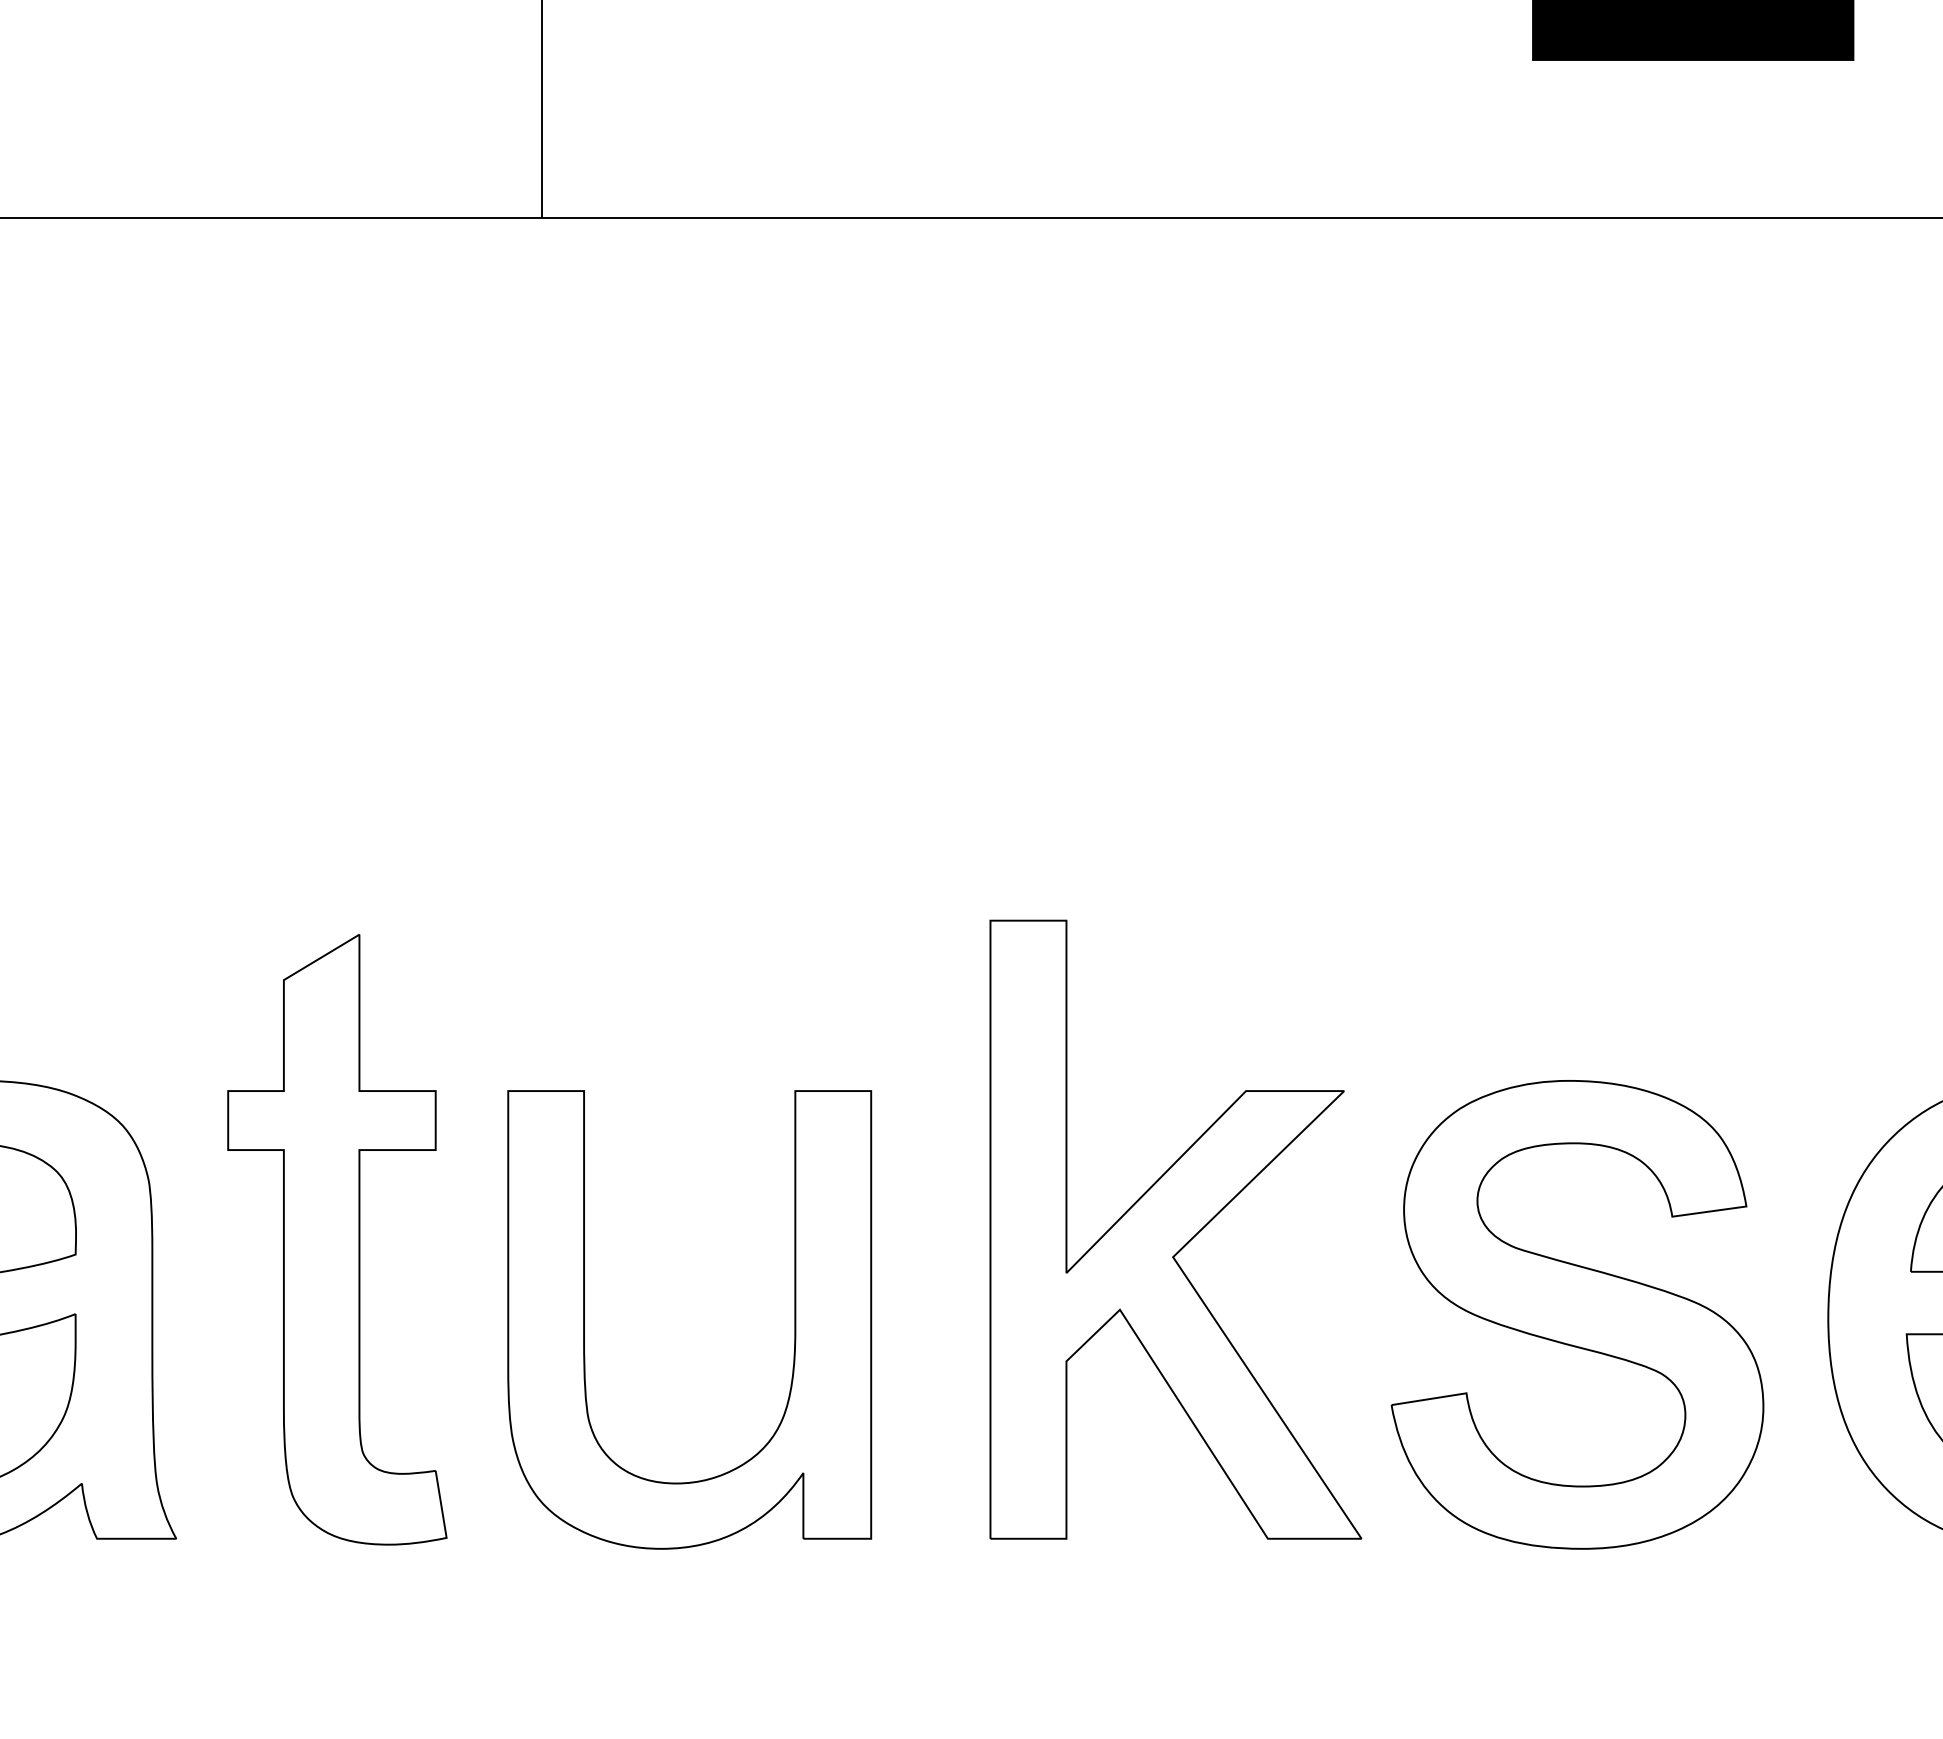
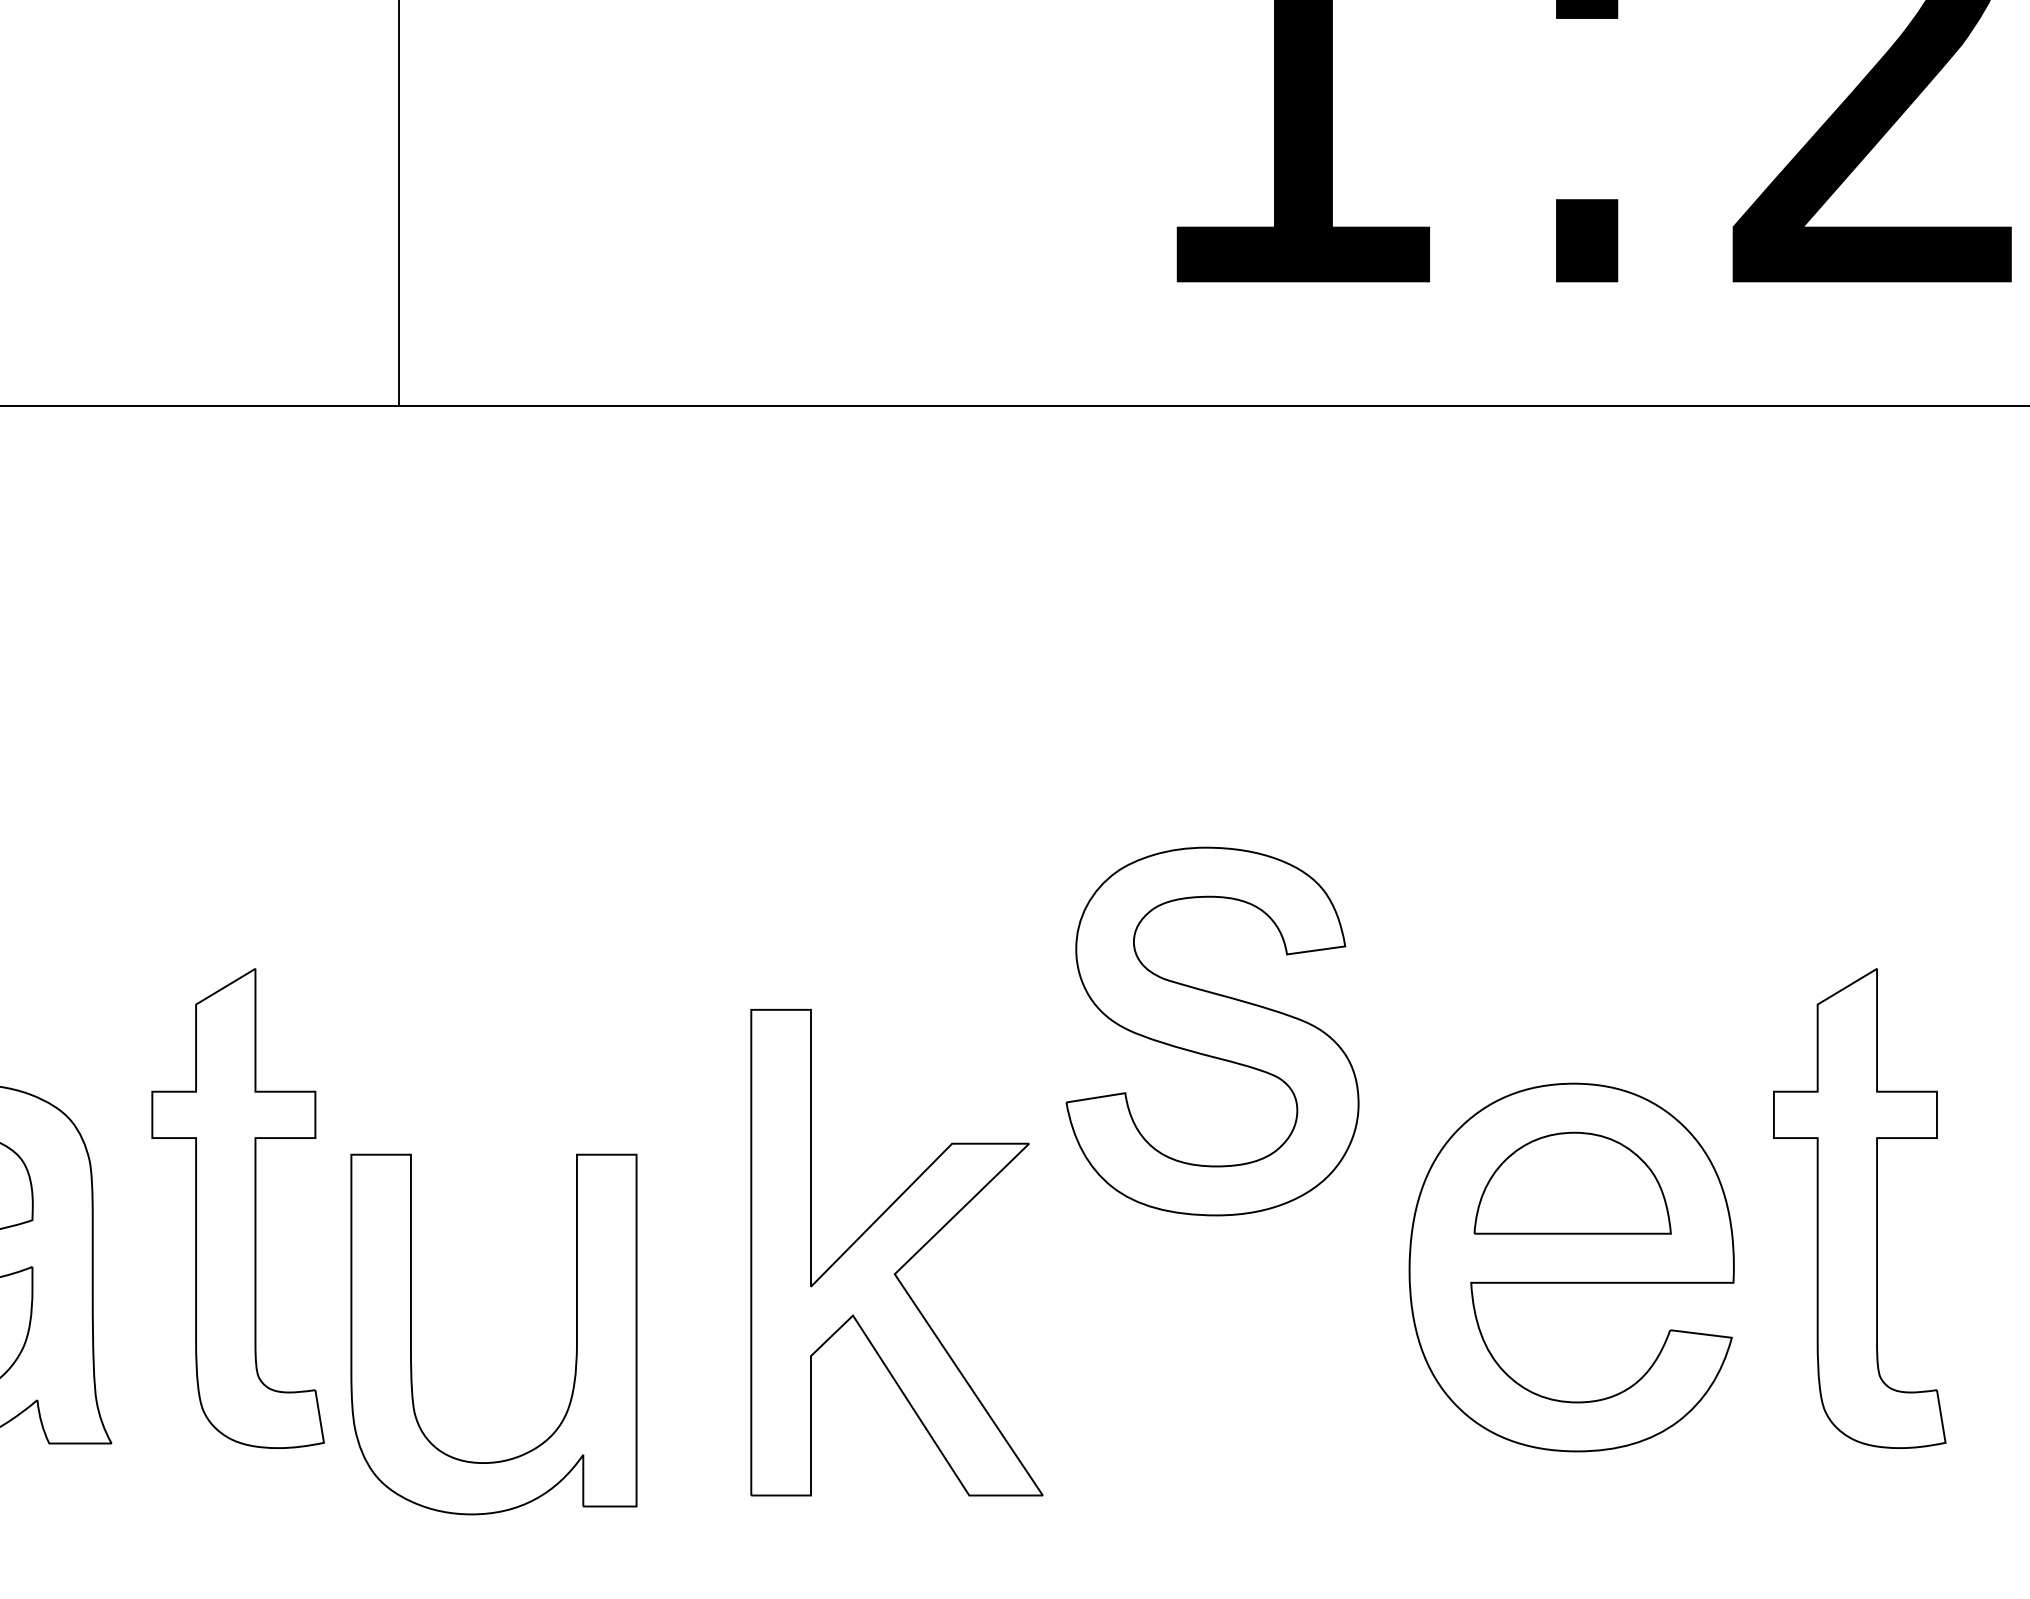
part: (1175, 1229) -> (896, 1252), moved
part: (1577, 1314) -> (1212, 1031), moved
part: (584, 1319) -> (411, 1334), moved

